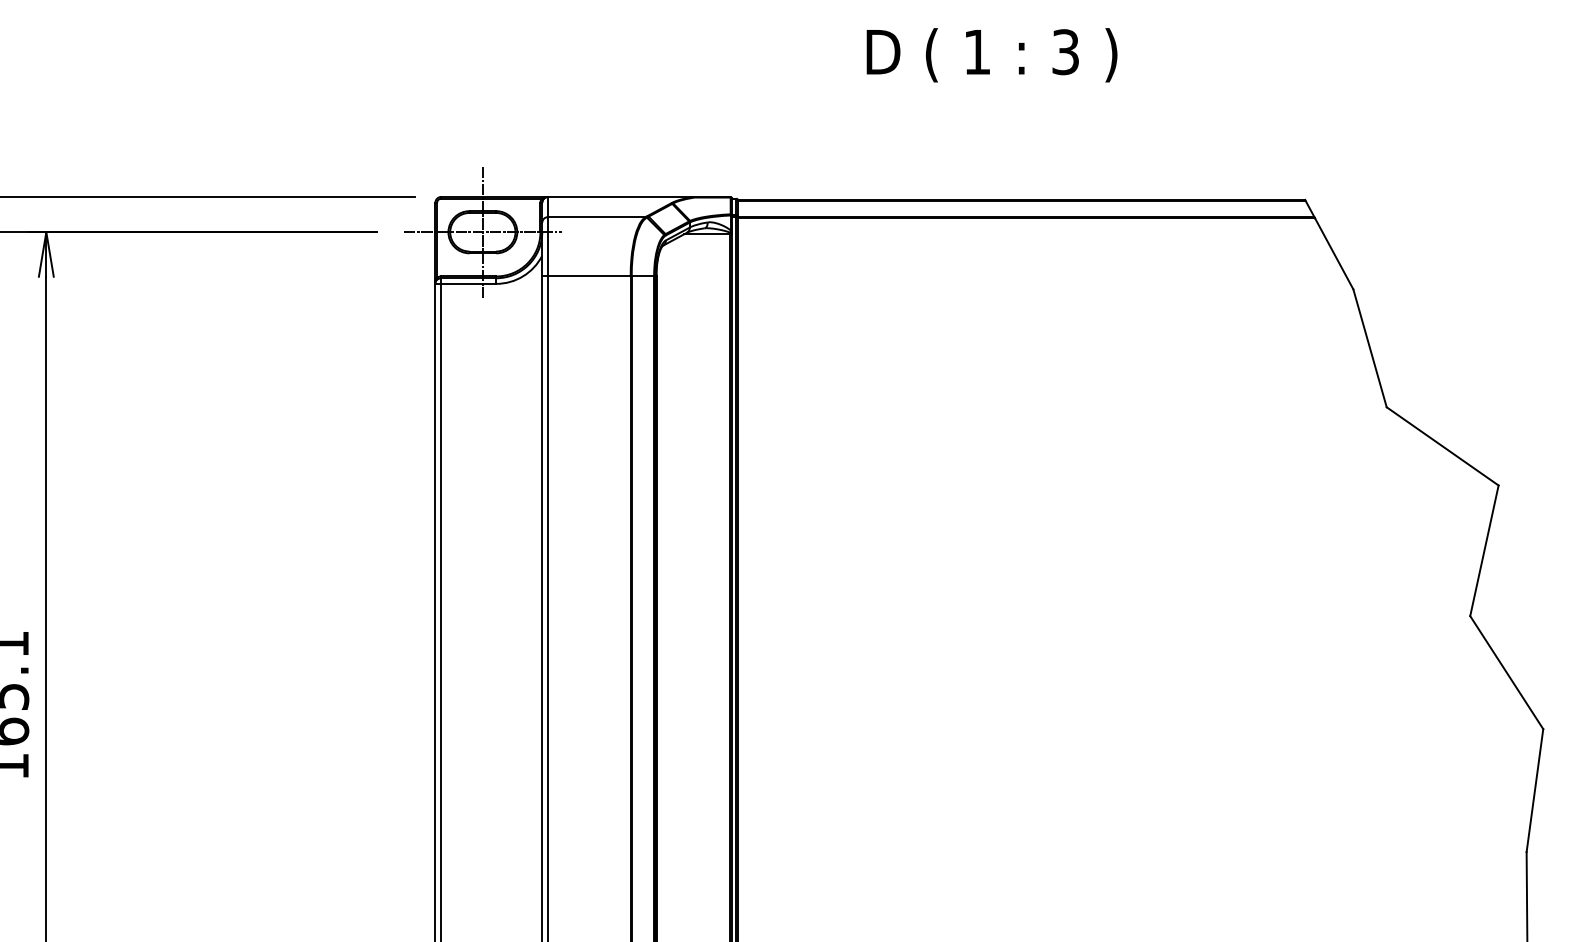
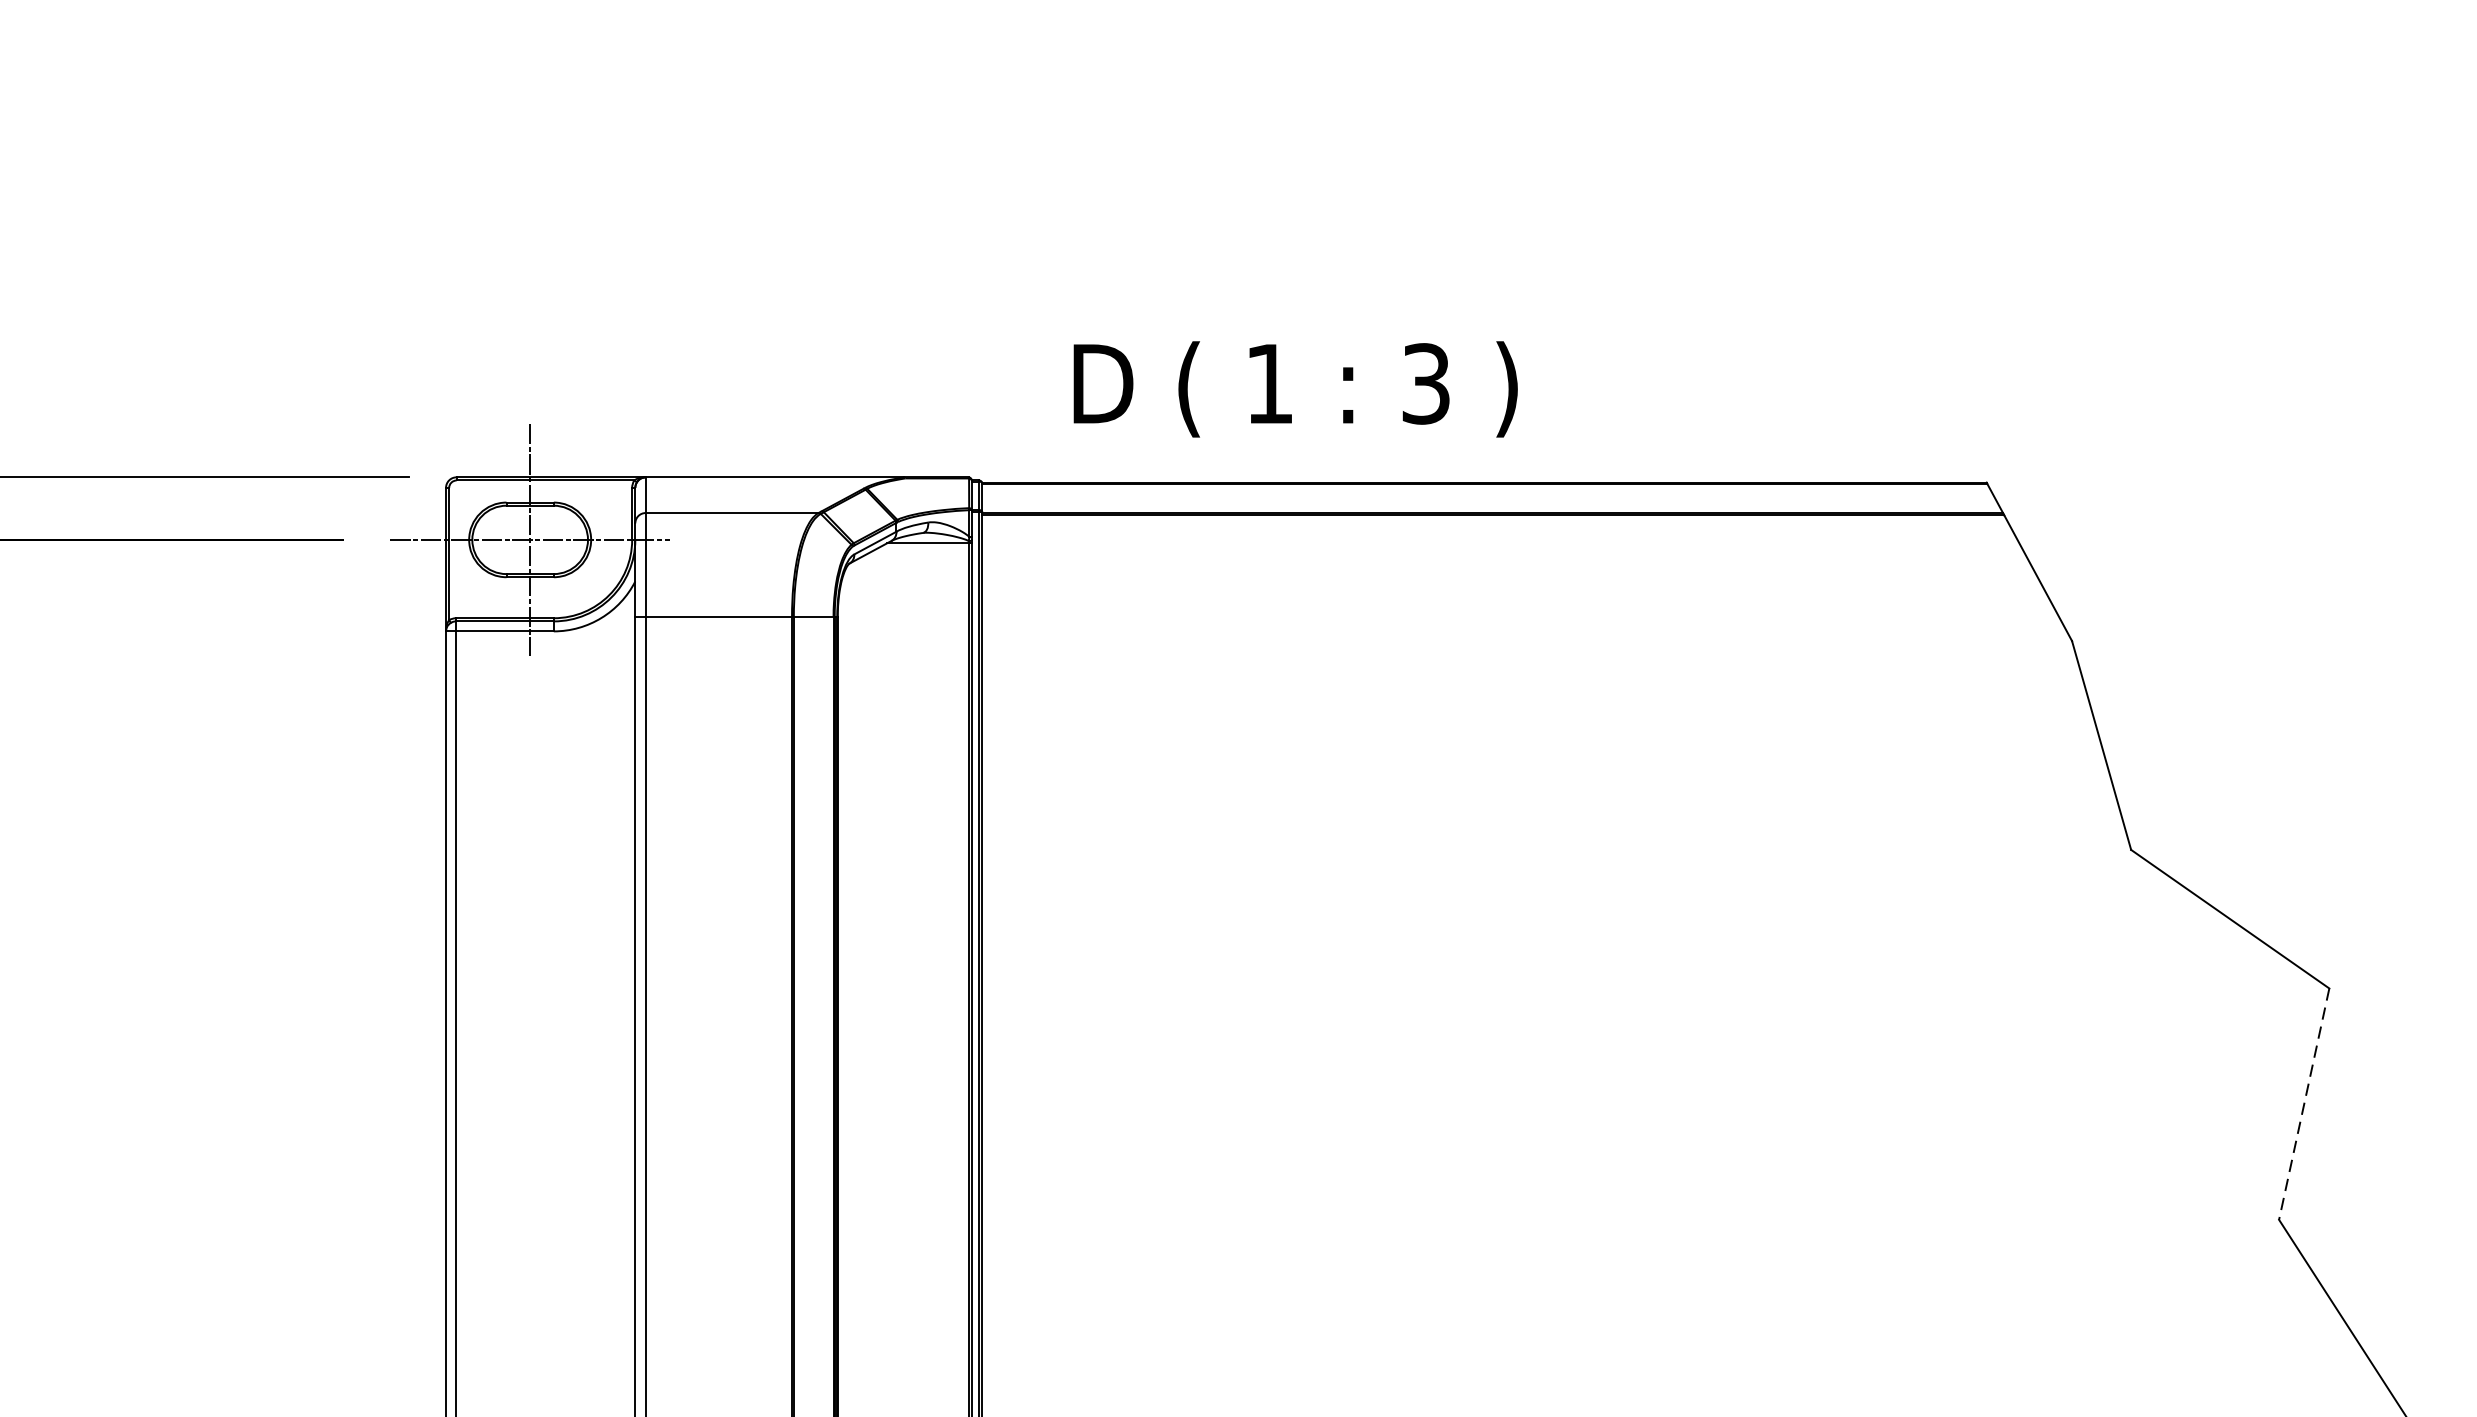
text: (991, 55) -> (1294, 389), moved
line: (1484, 550) -> (2304, 1103), solid -> dashed

